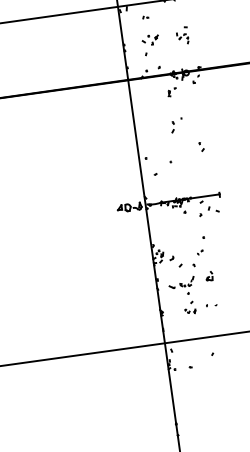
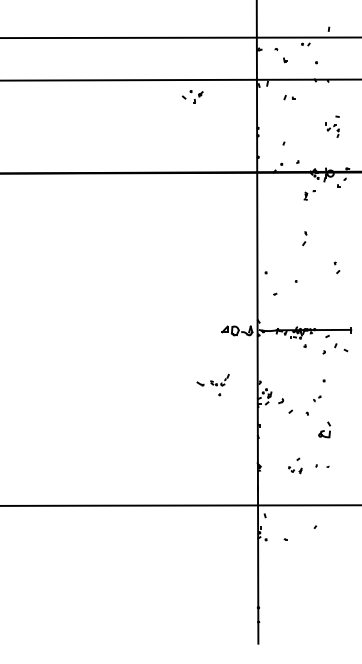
part: (145, 17) -> (289, 97), size x1.6
part: (150, 40) -> (192, 96), moved
part: (209, 276) -> (324, 429), size x1.4
part: (181, 286) -> (212, 384), moved

